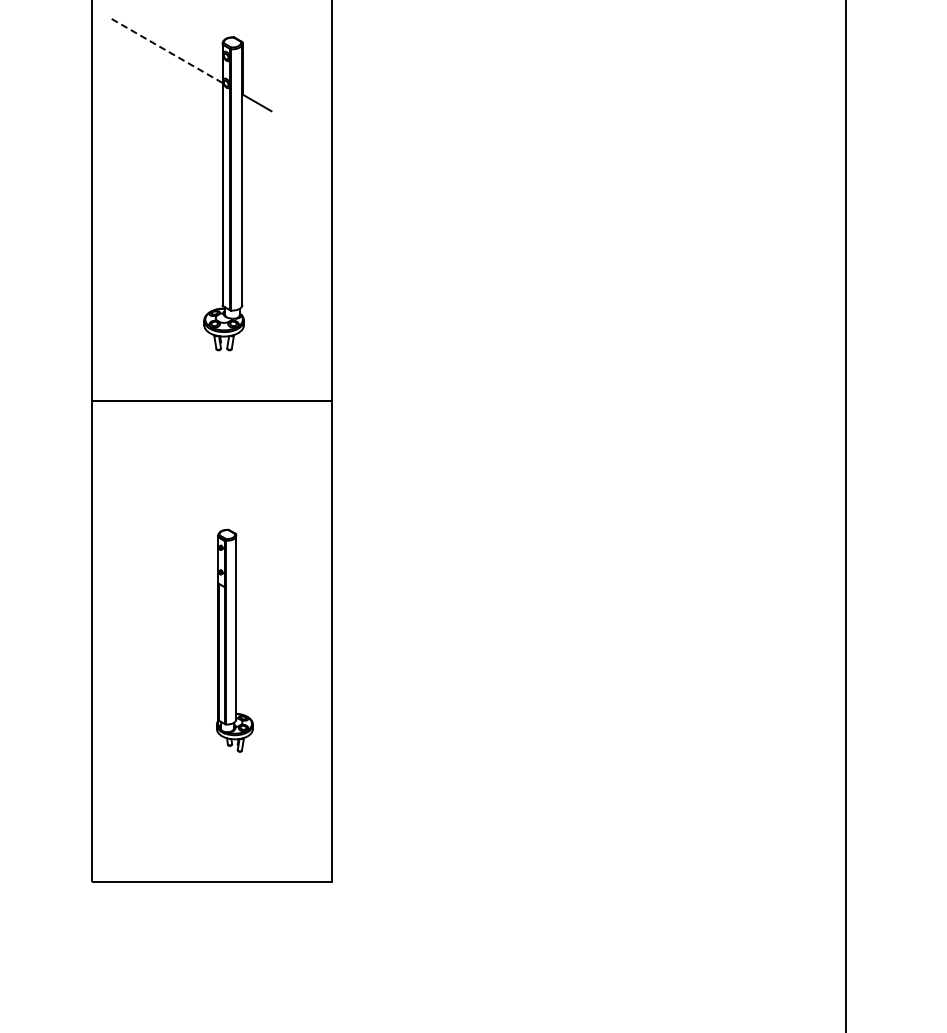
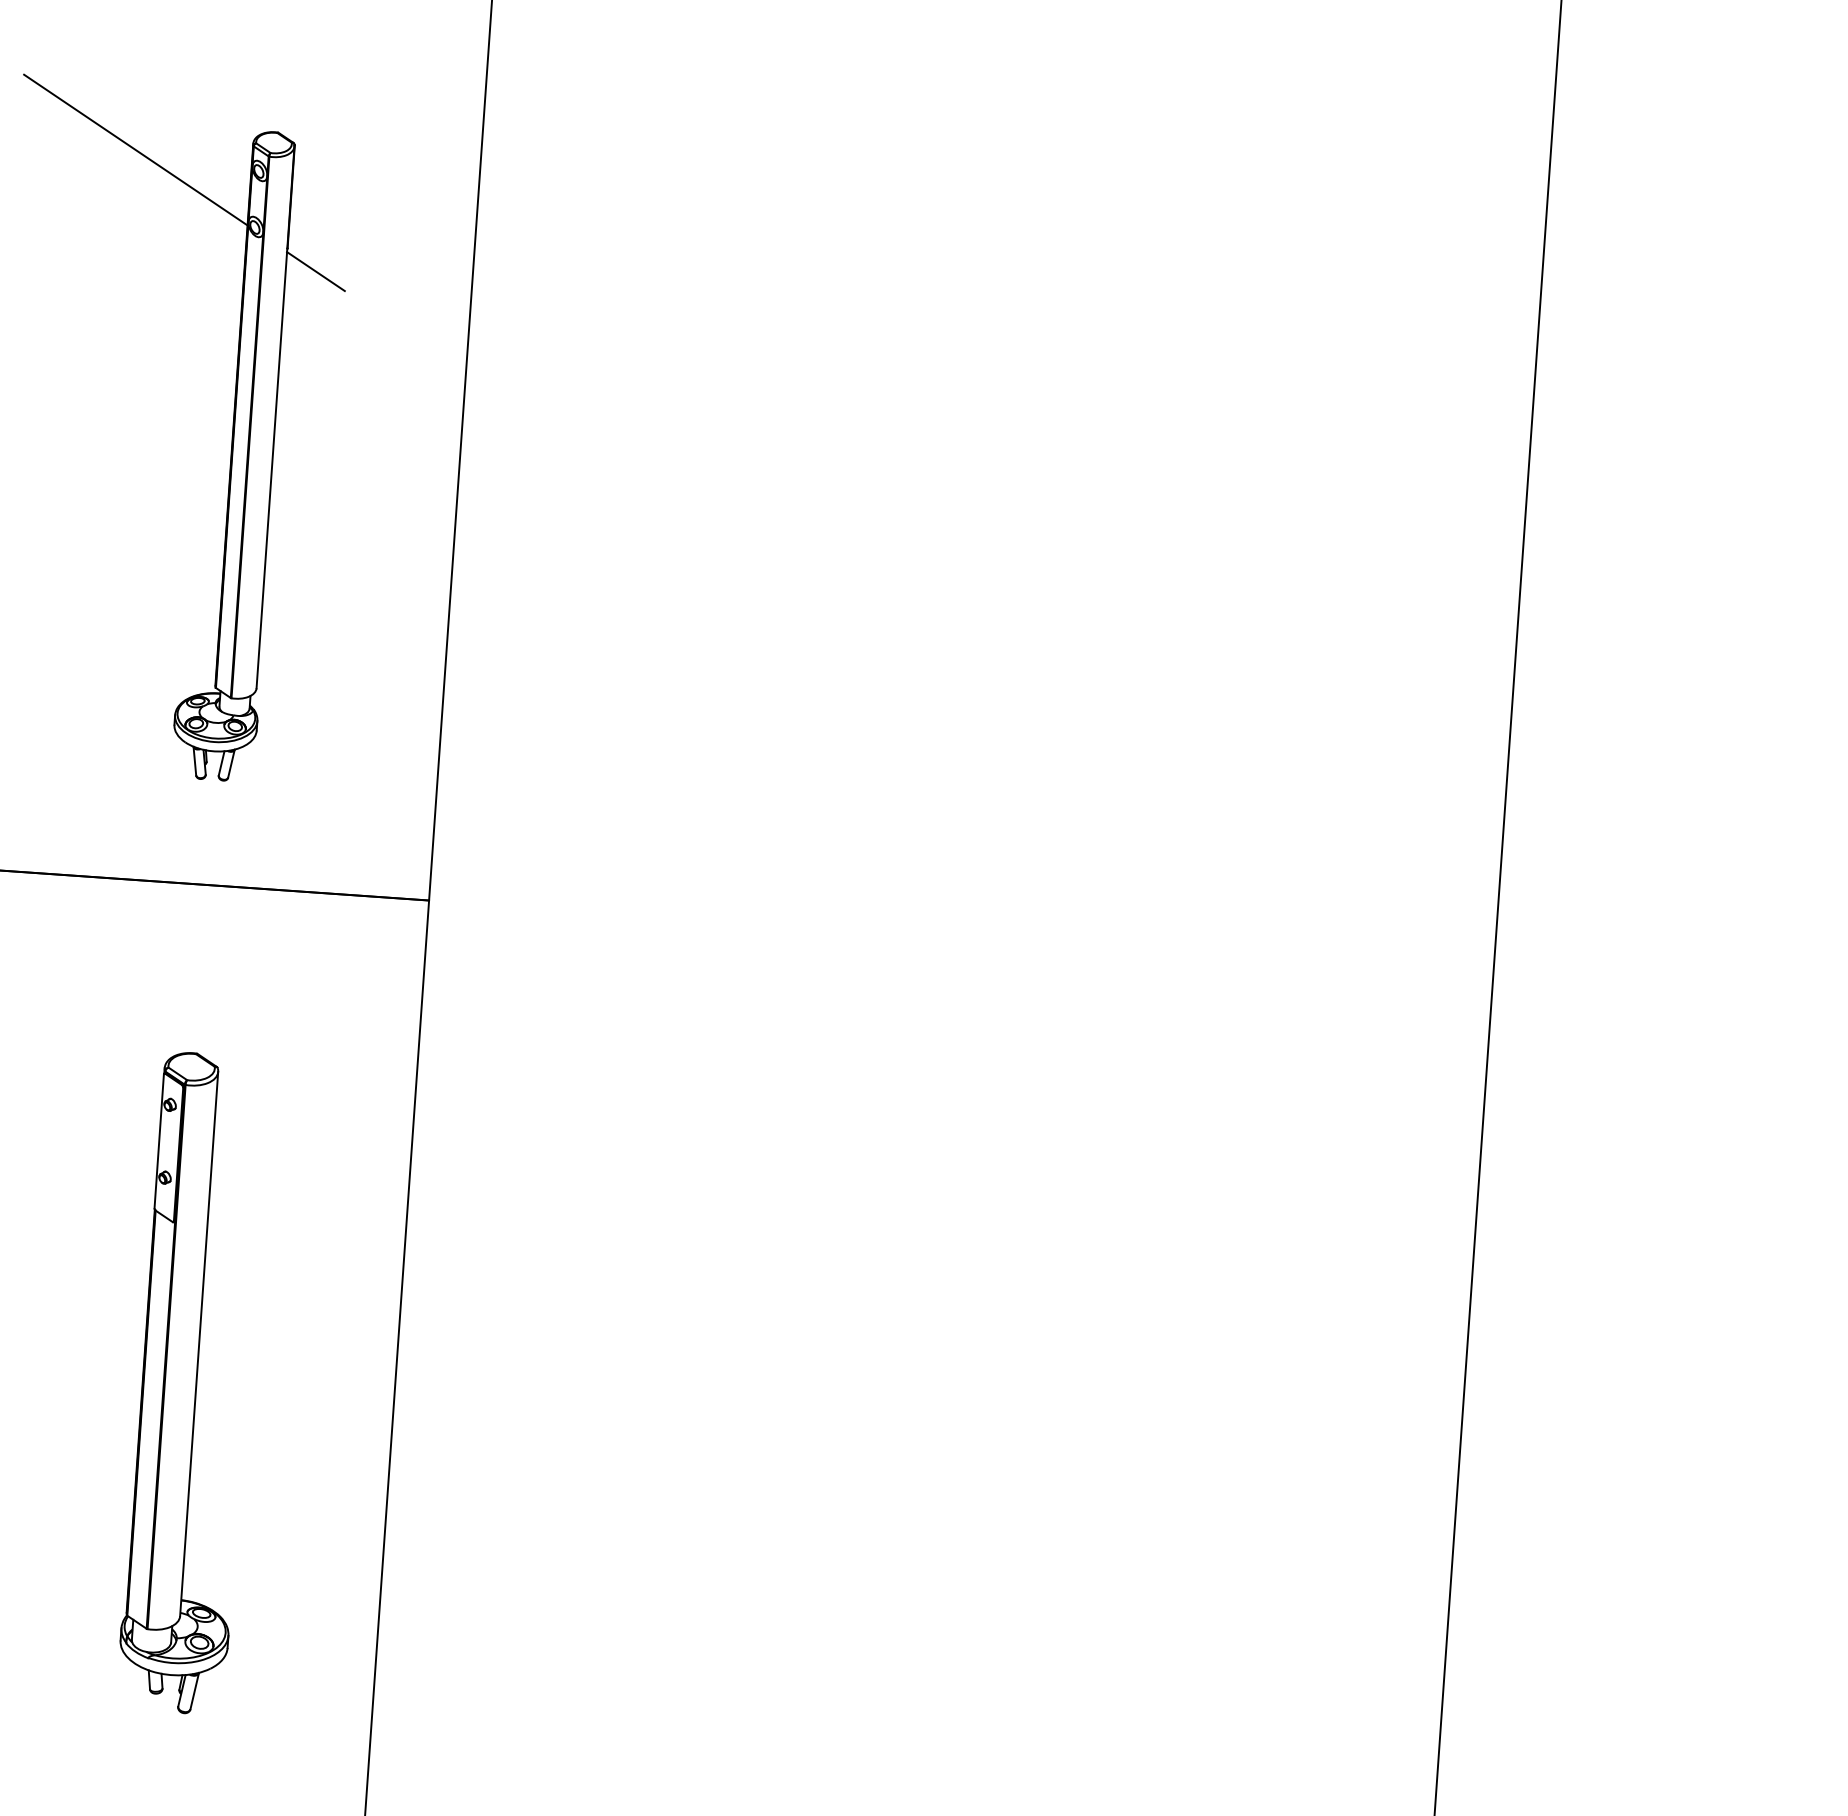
line: (166, 50) -> (136, 149), dashed -> solid
part: (234, 640) -> (191, 1382), size x1.43

